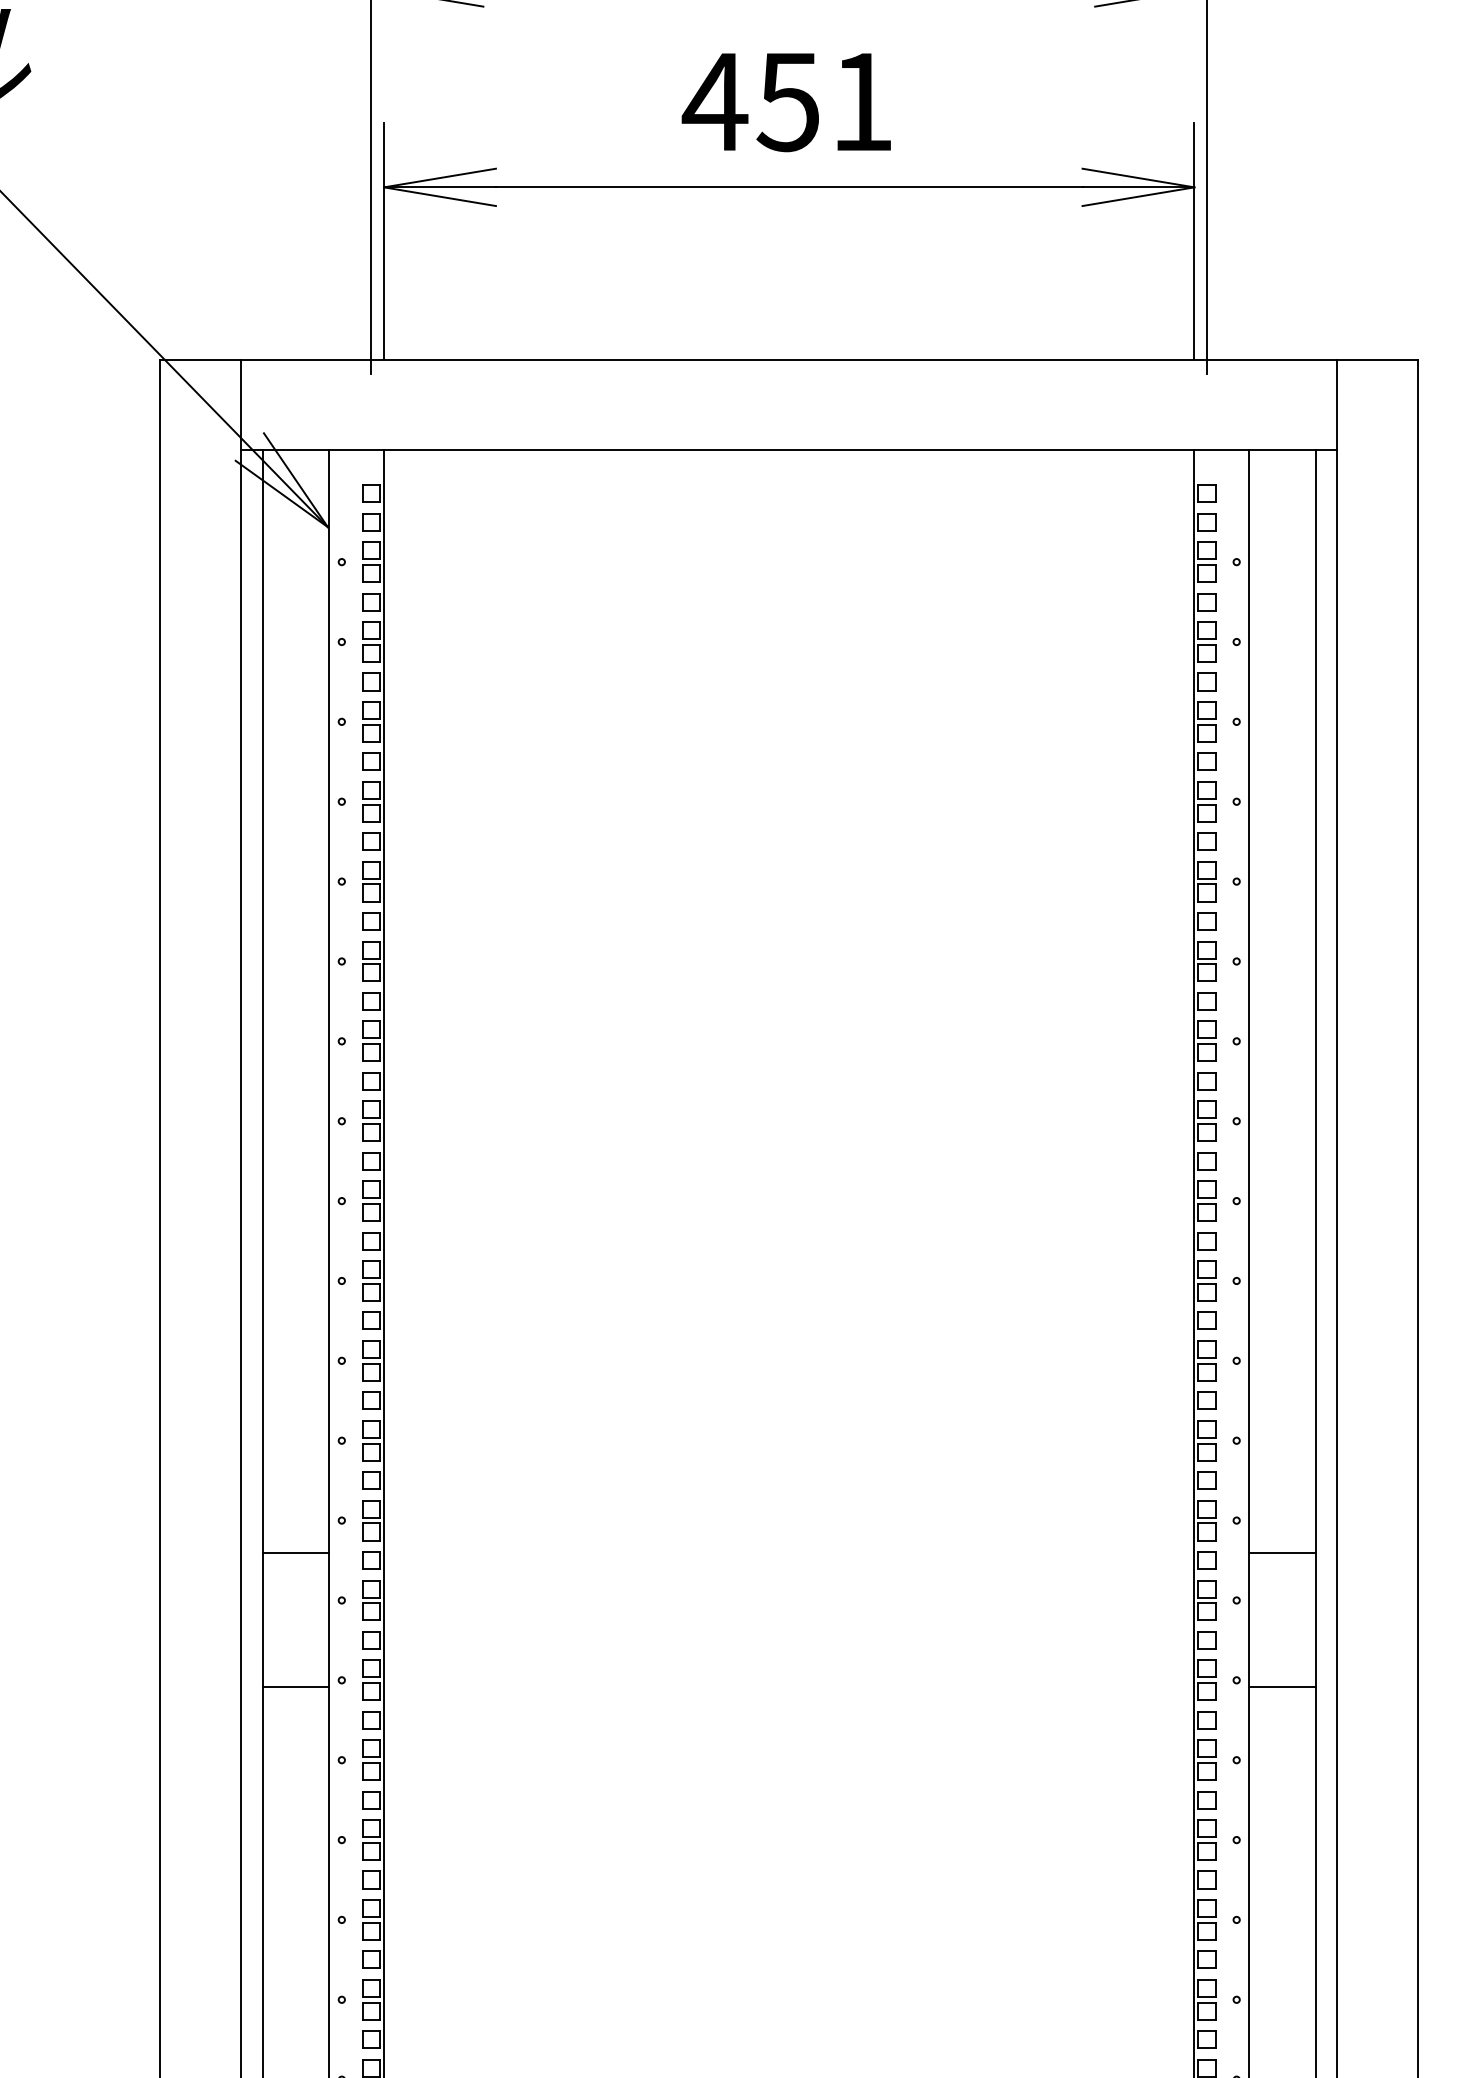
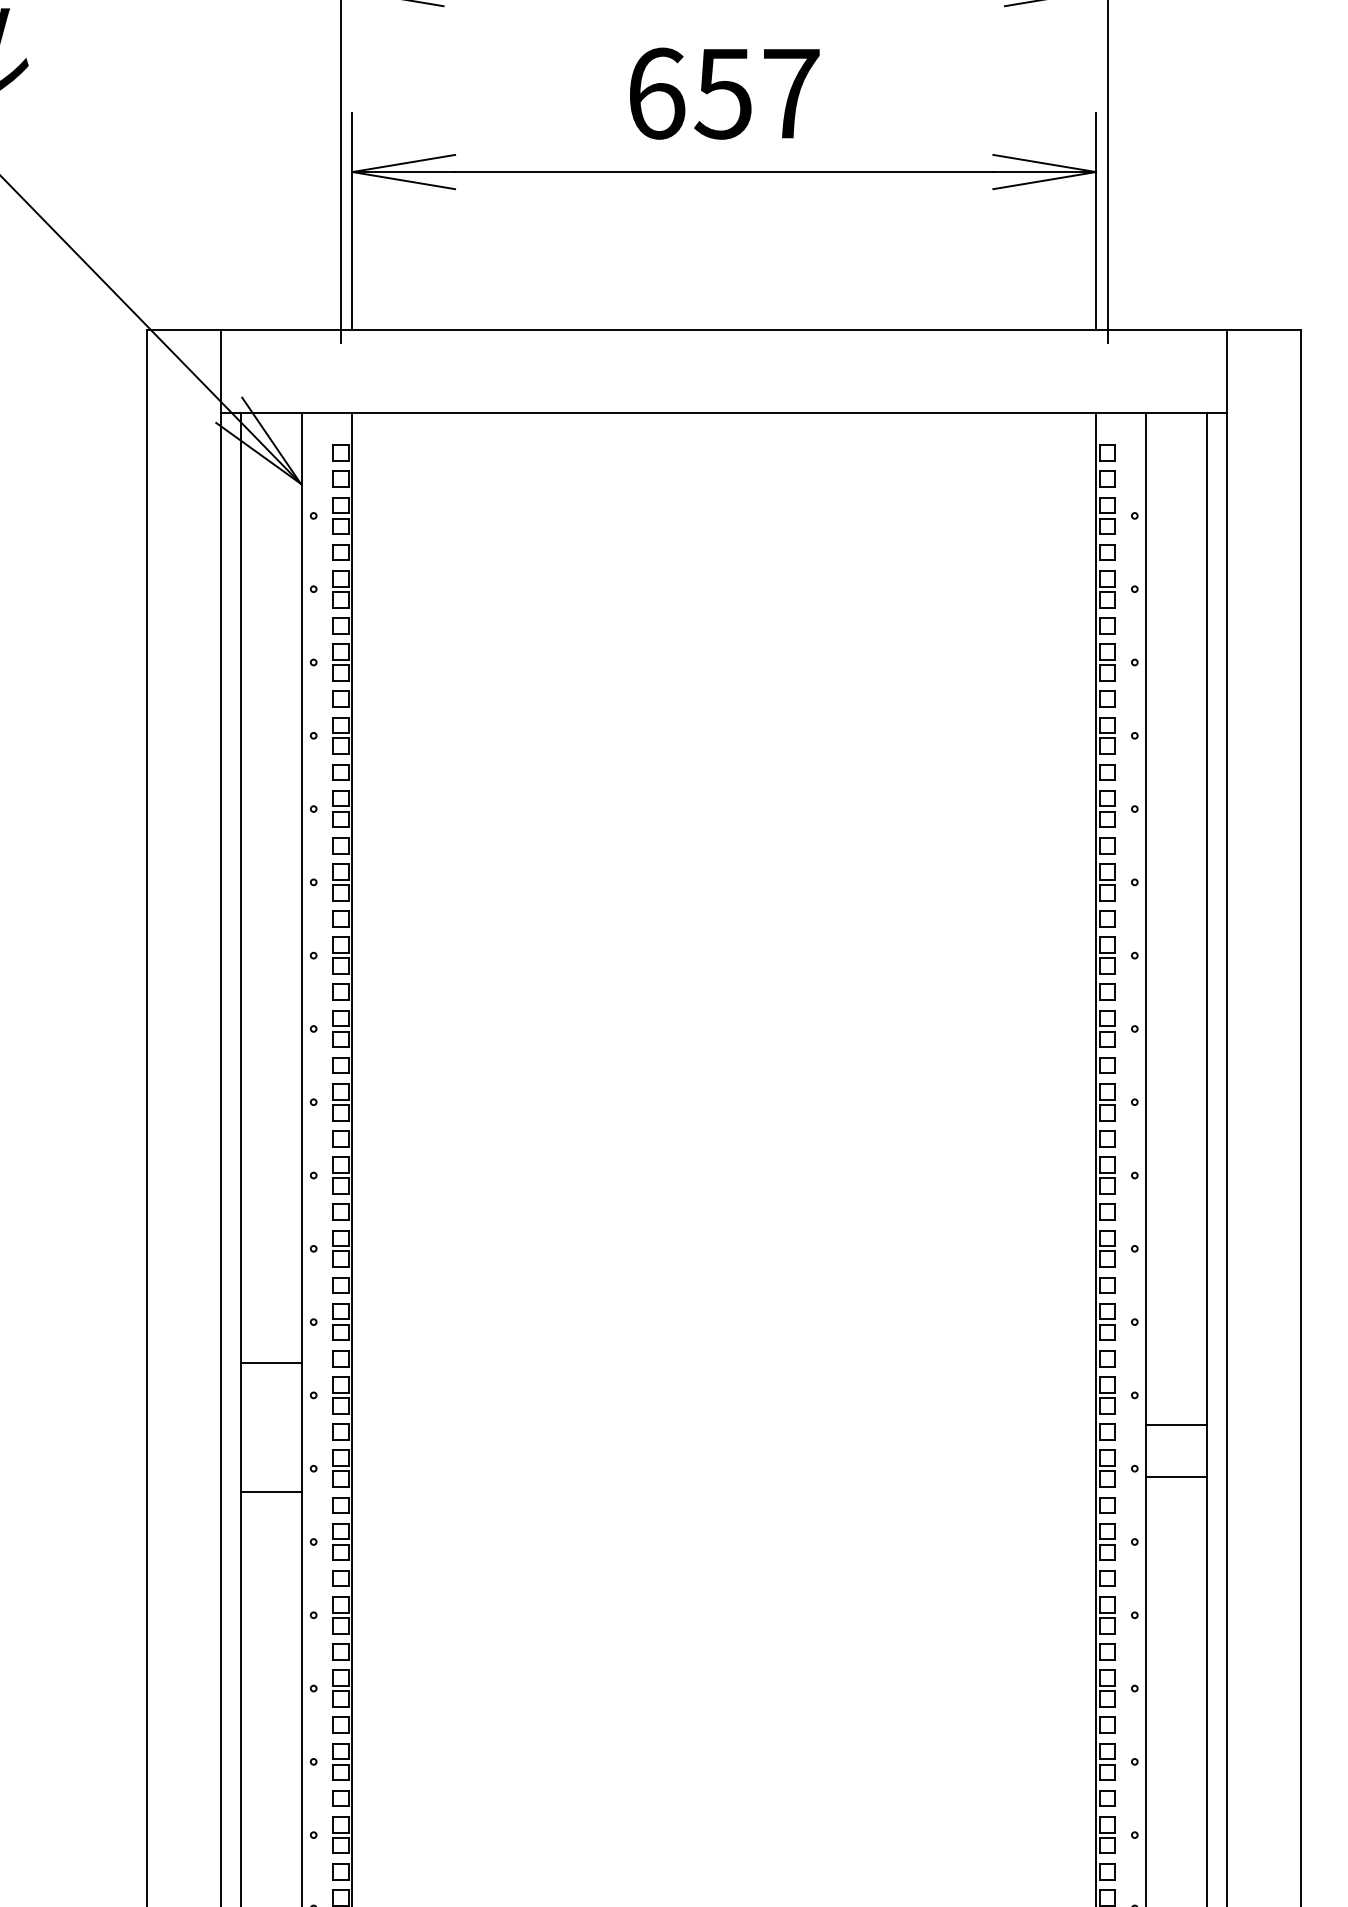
text: (787, 101) -> (722, 93), 451 -> 657
line: (295, 1553) -> (271, 1363), moved
line: (295, 1686) -> (271, 1491), moved
line: (1282, 1686) -> (1176, 1476), moved

